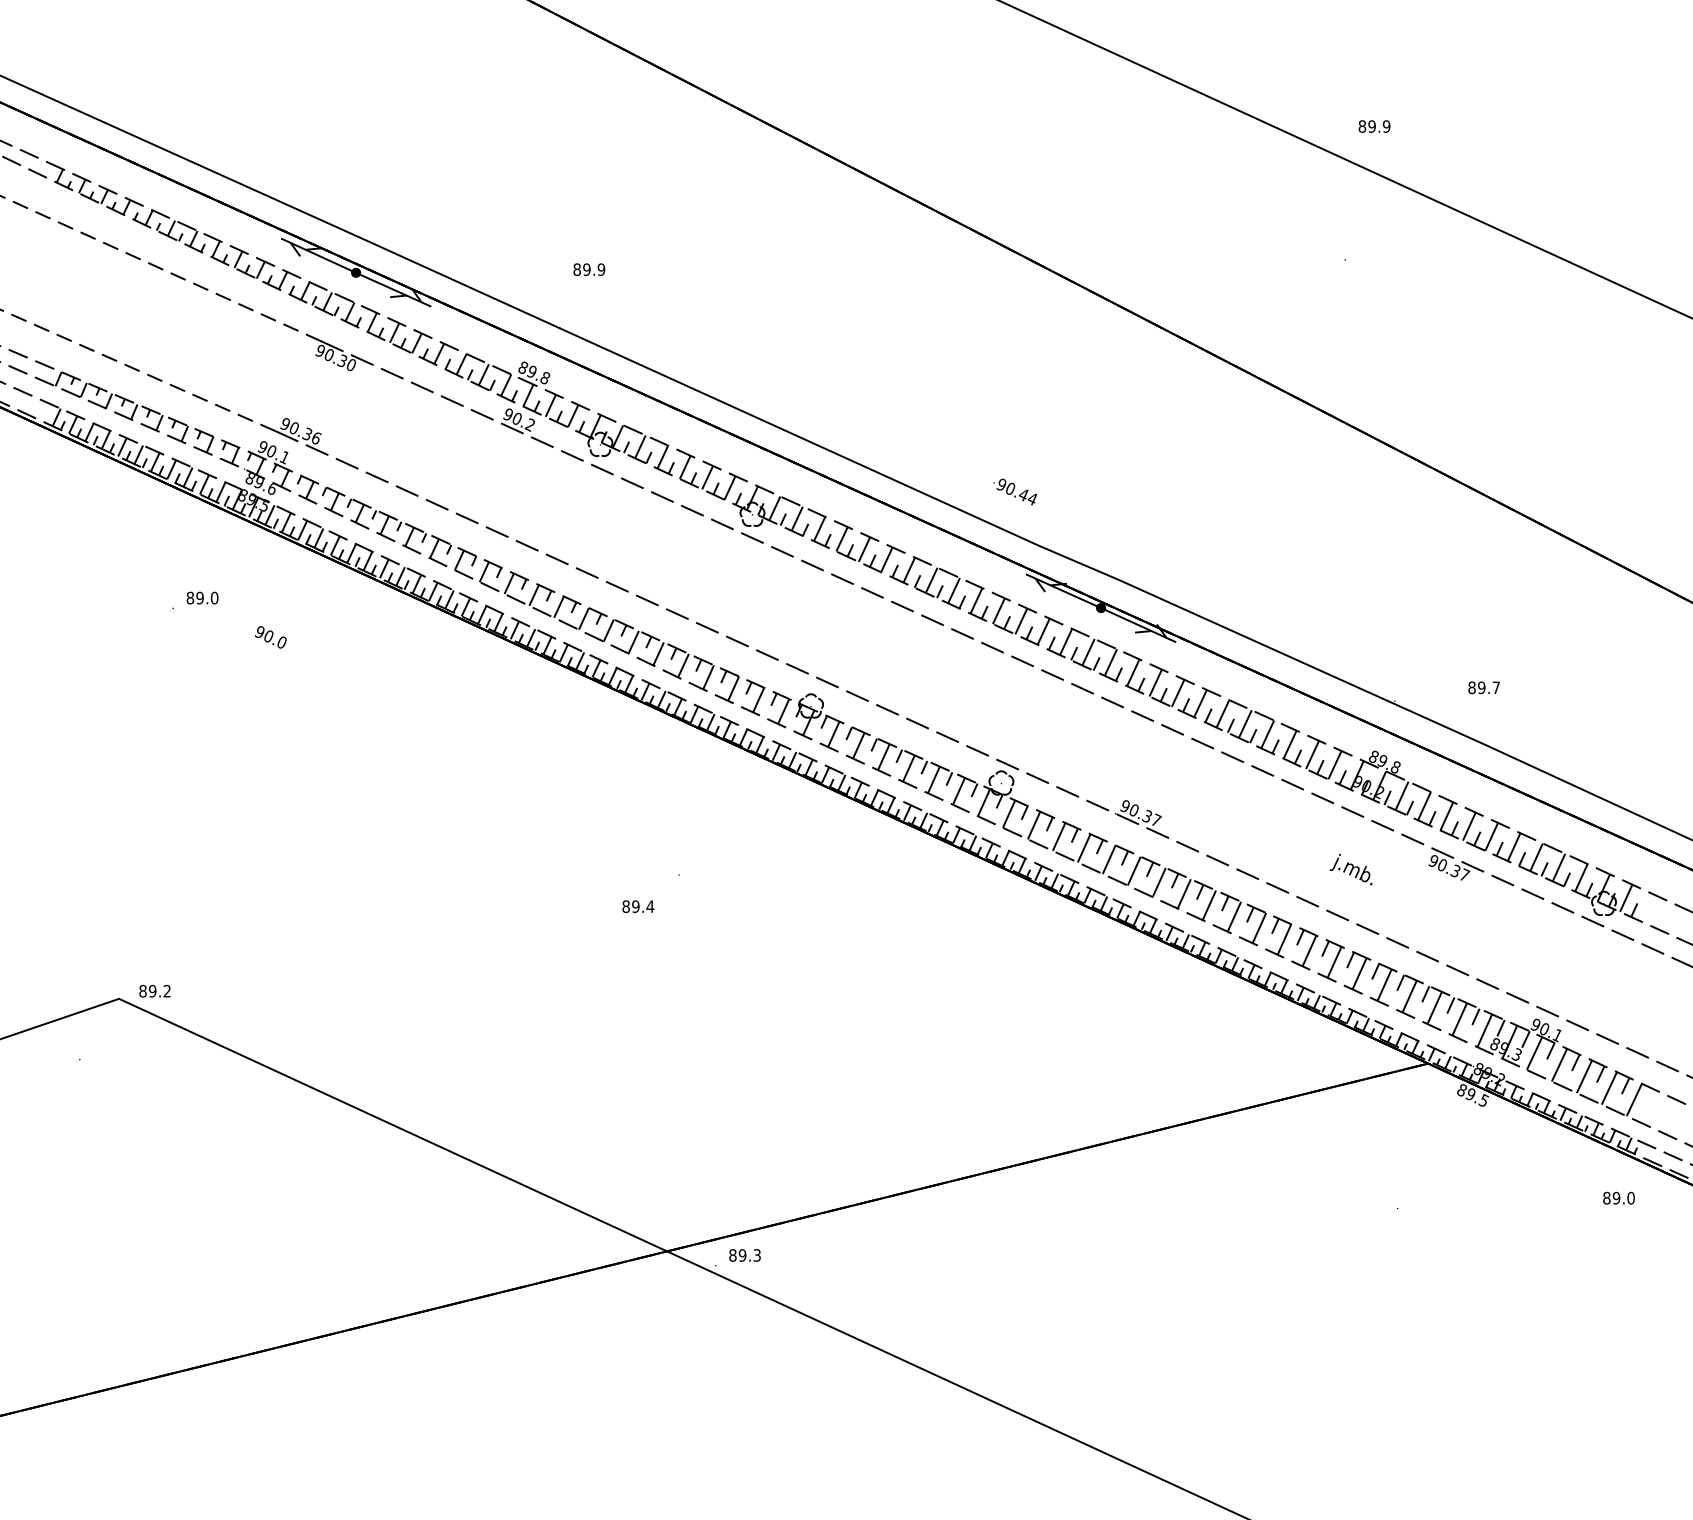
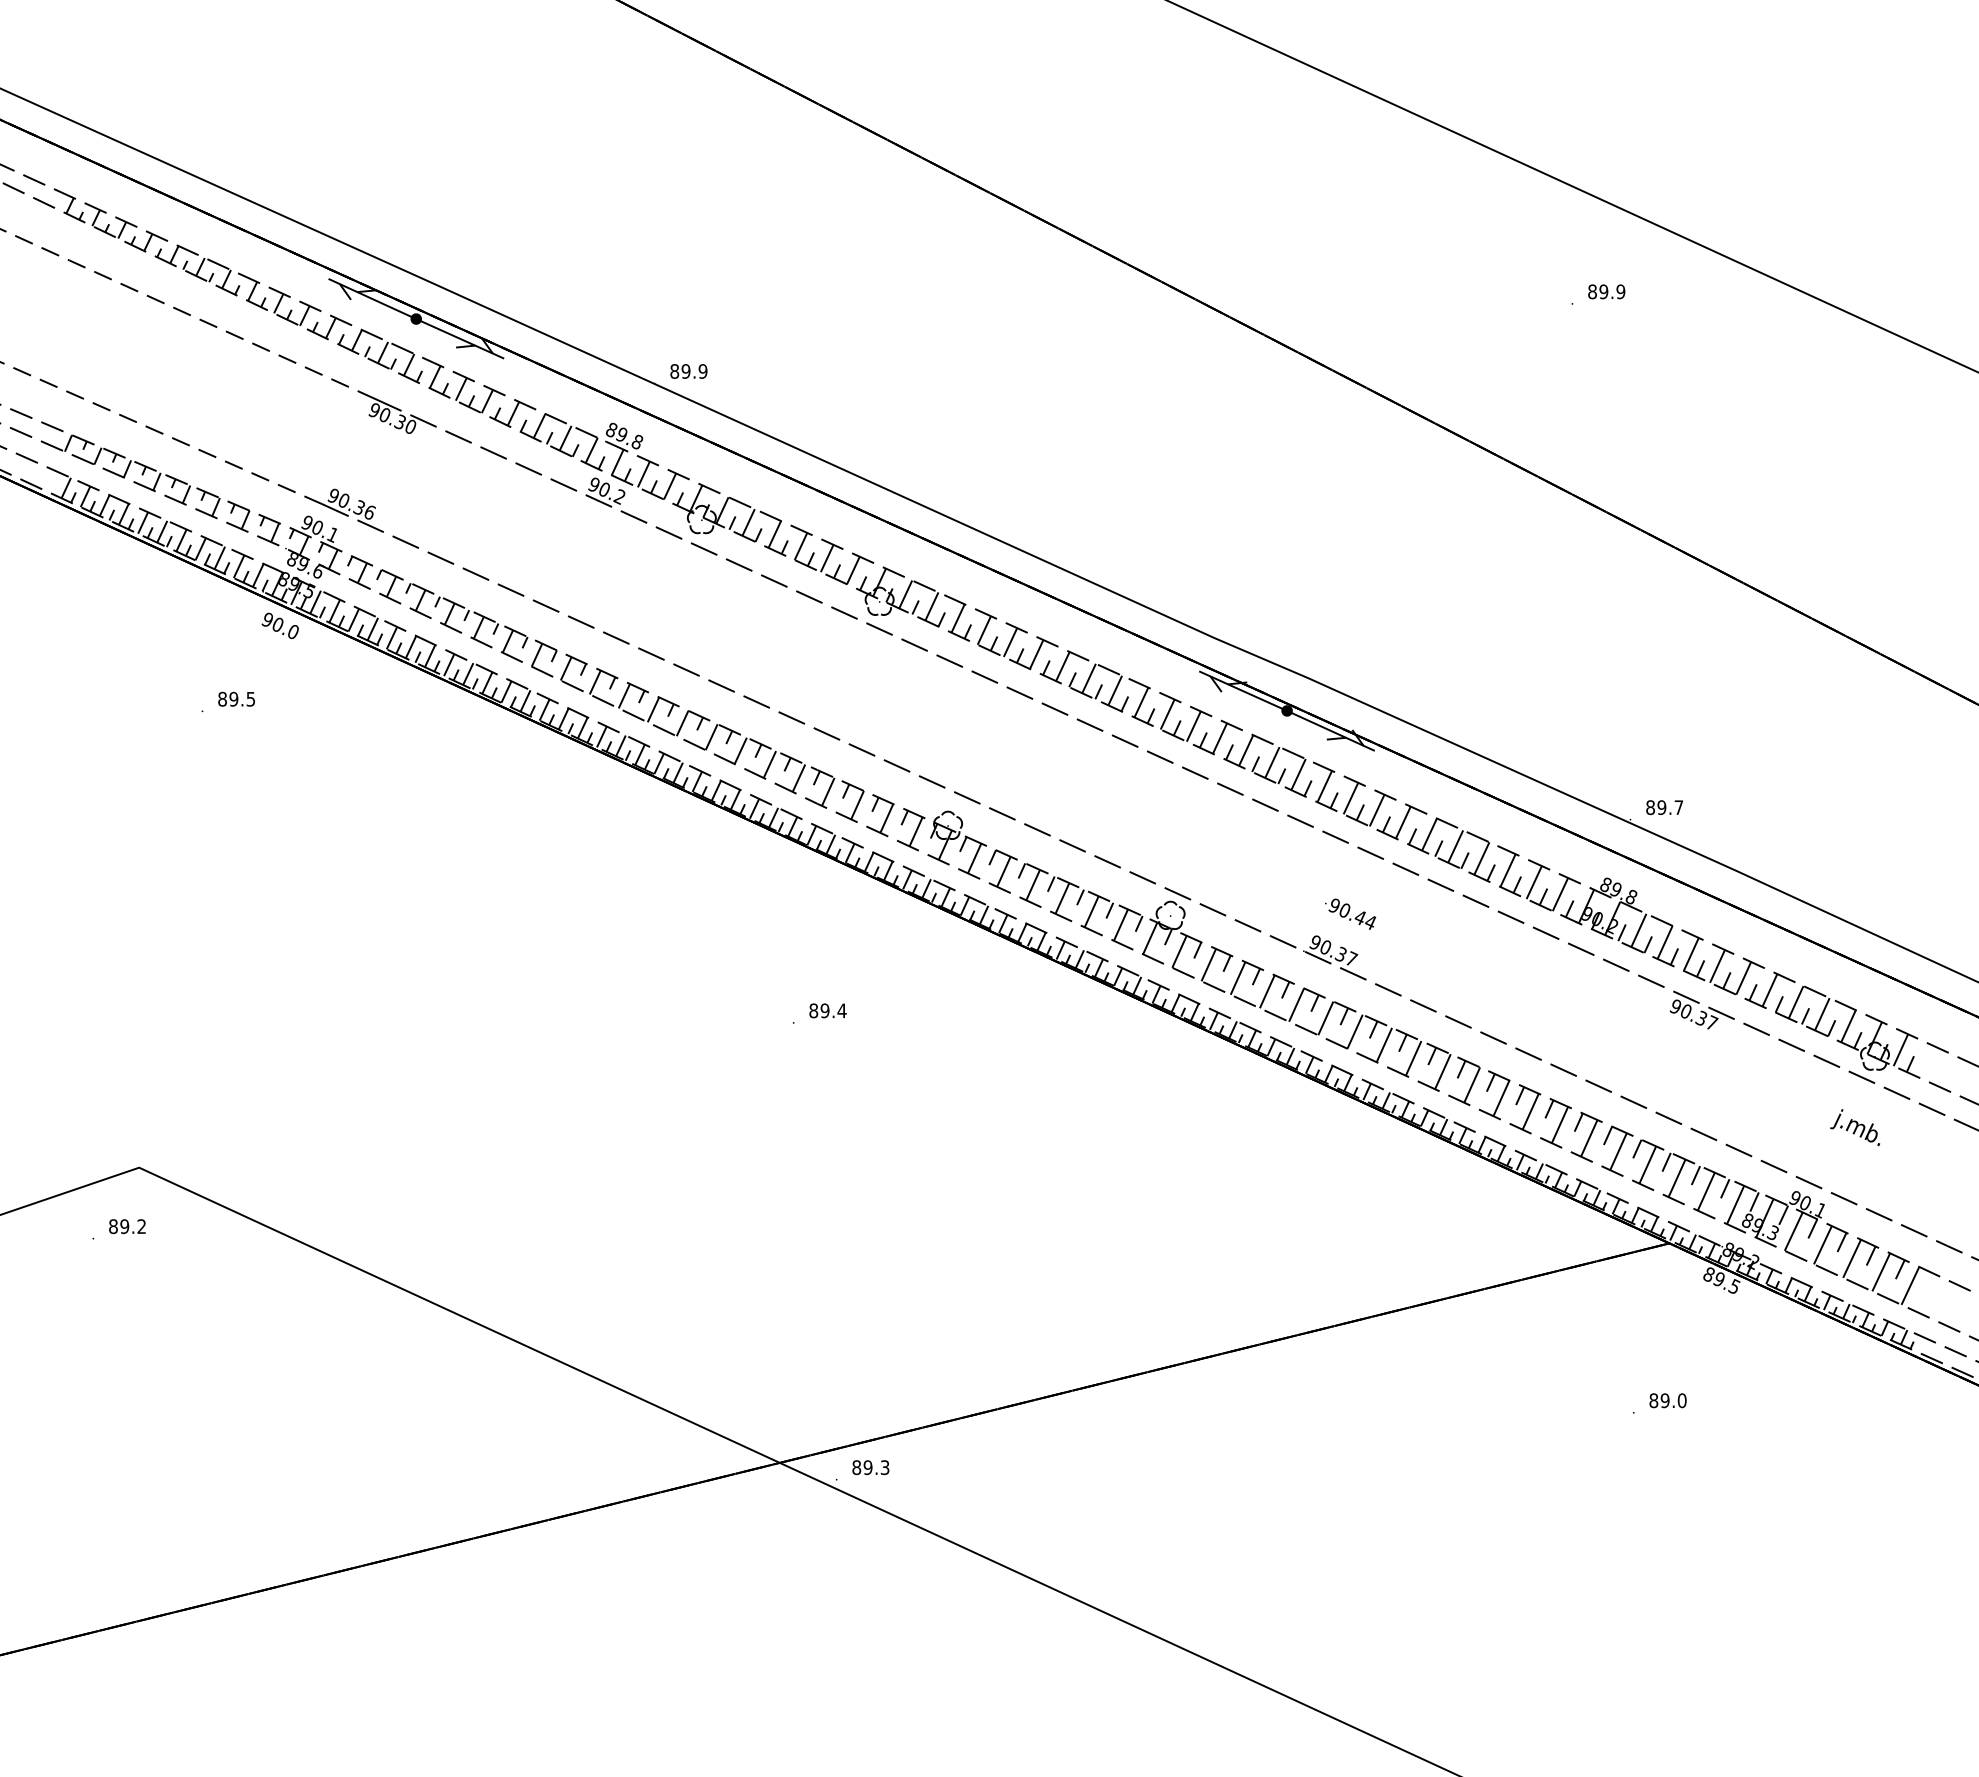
text: (1374, 126) -> (1606, 291), moved
text: (589, 269) -> (689, 371), moved
text: (1015, 491) -> (1350, 913), moved
text: (214, 597) -> (250, 698), 89.0 -> 89.5
text: (270, 637) -> (279, 626), moved
text: (1483, 687) -> (1663, 807), moved
text: (1350, 869) -> (1854, 1127), moved
text: (638, 906) -> (828, 1010), moved
text: (154, 991) -> (126, 1226), moved
text: (1618, 1197) -> (1667, 1399), moved

